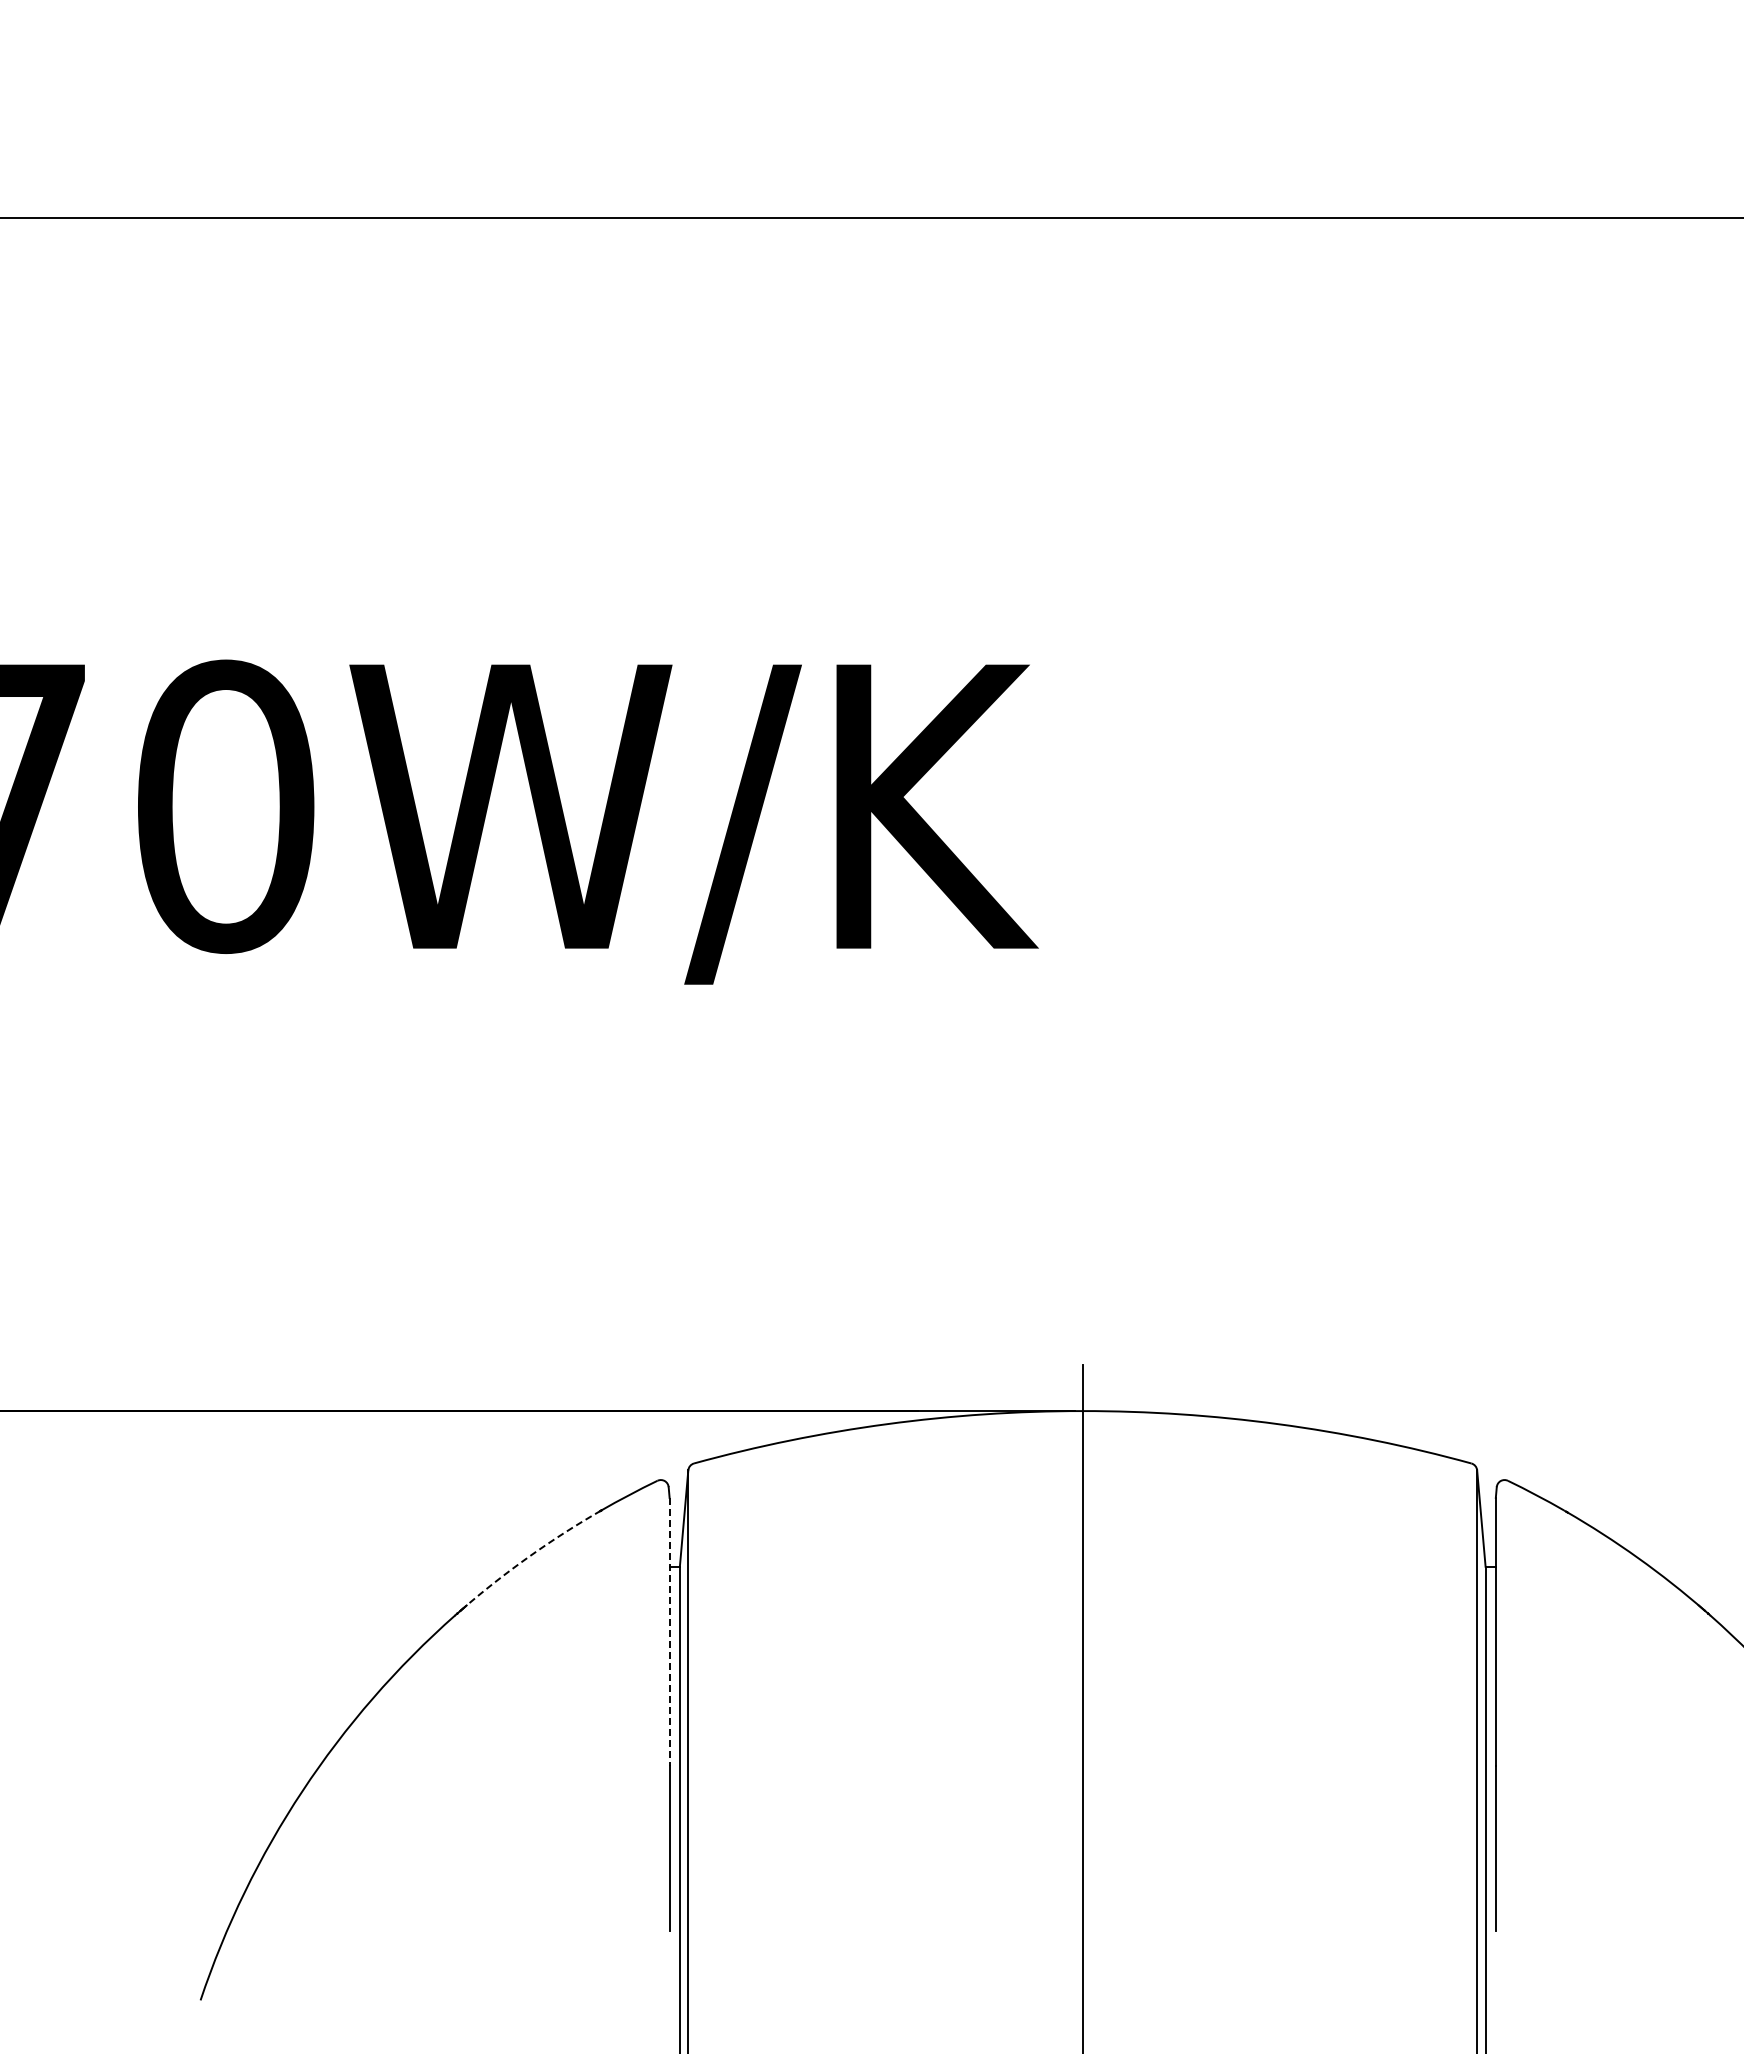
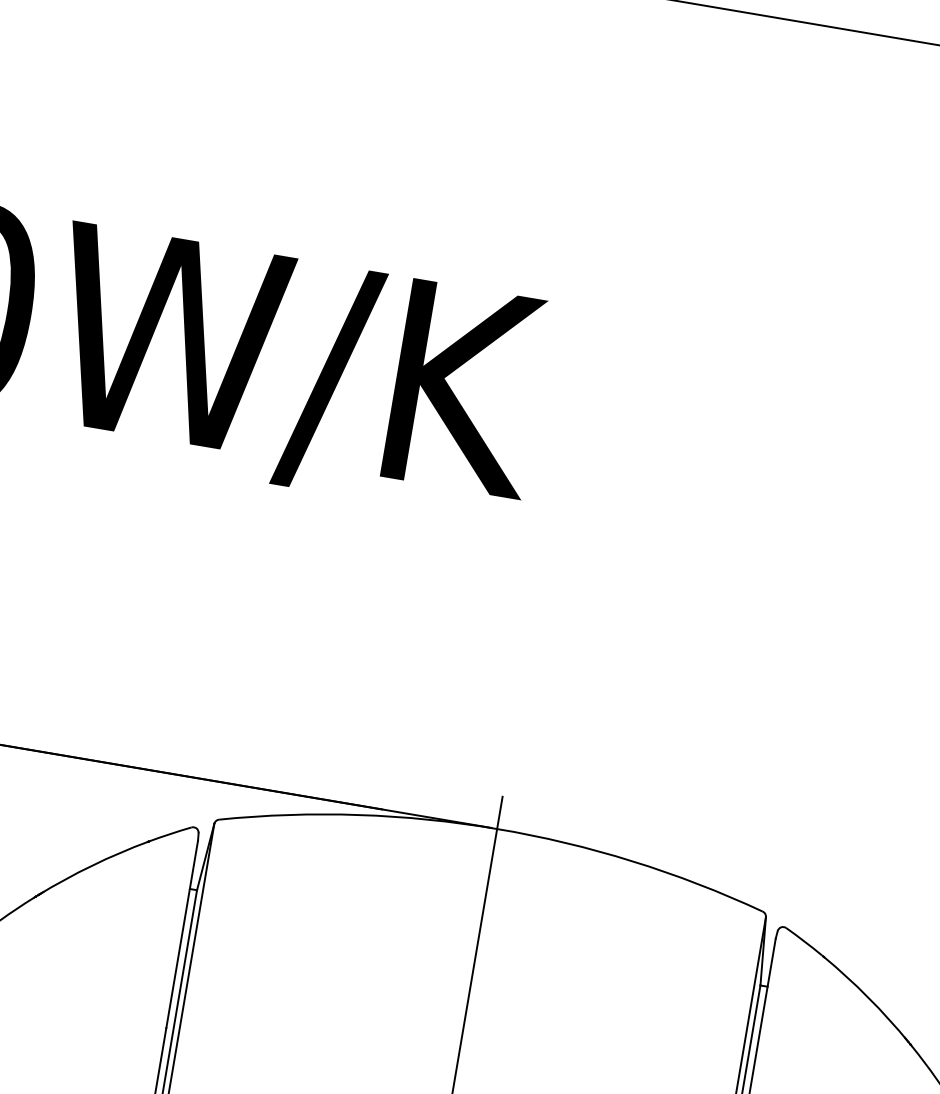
arc: (528, 1557) -> (92, 865), dashed -> solid
line: (669, 1631) -> (182, 934), dashed -> solid

